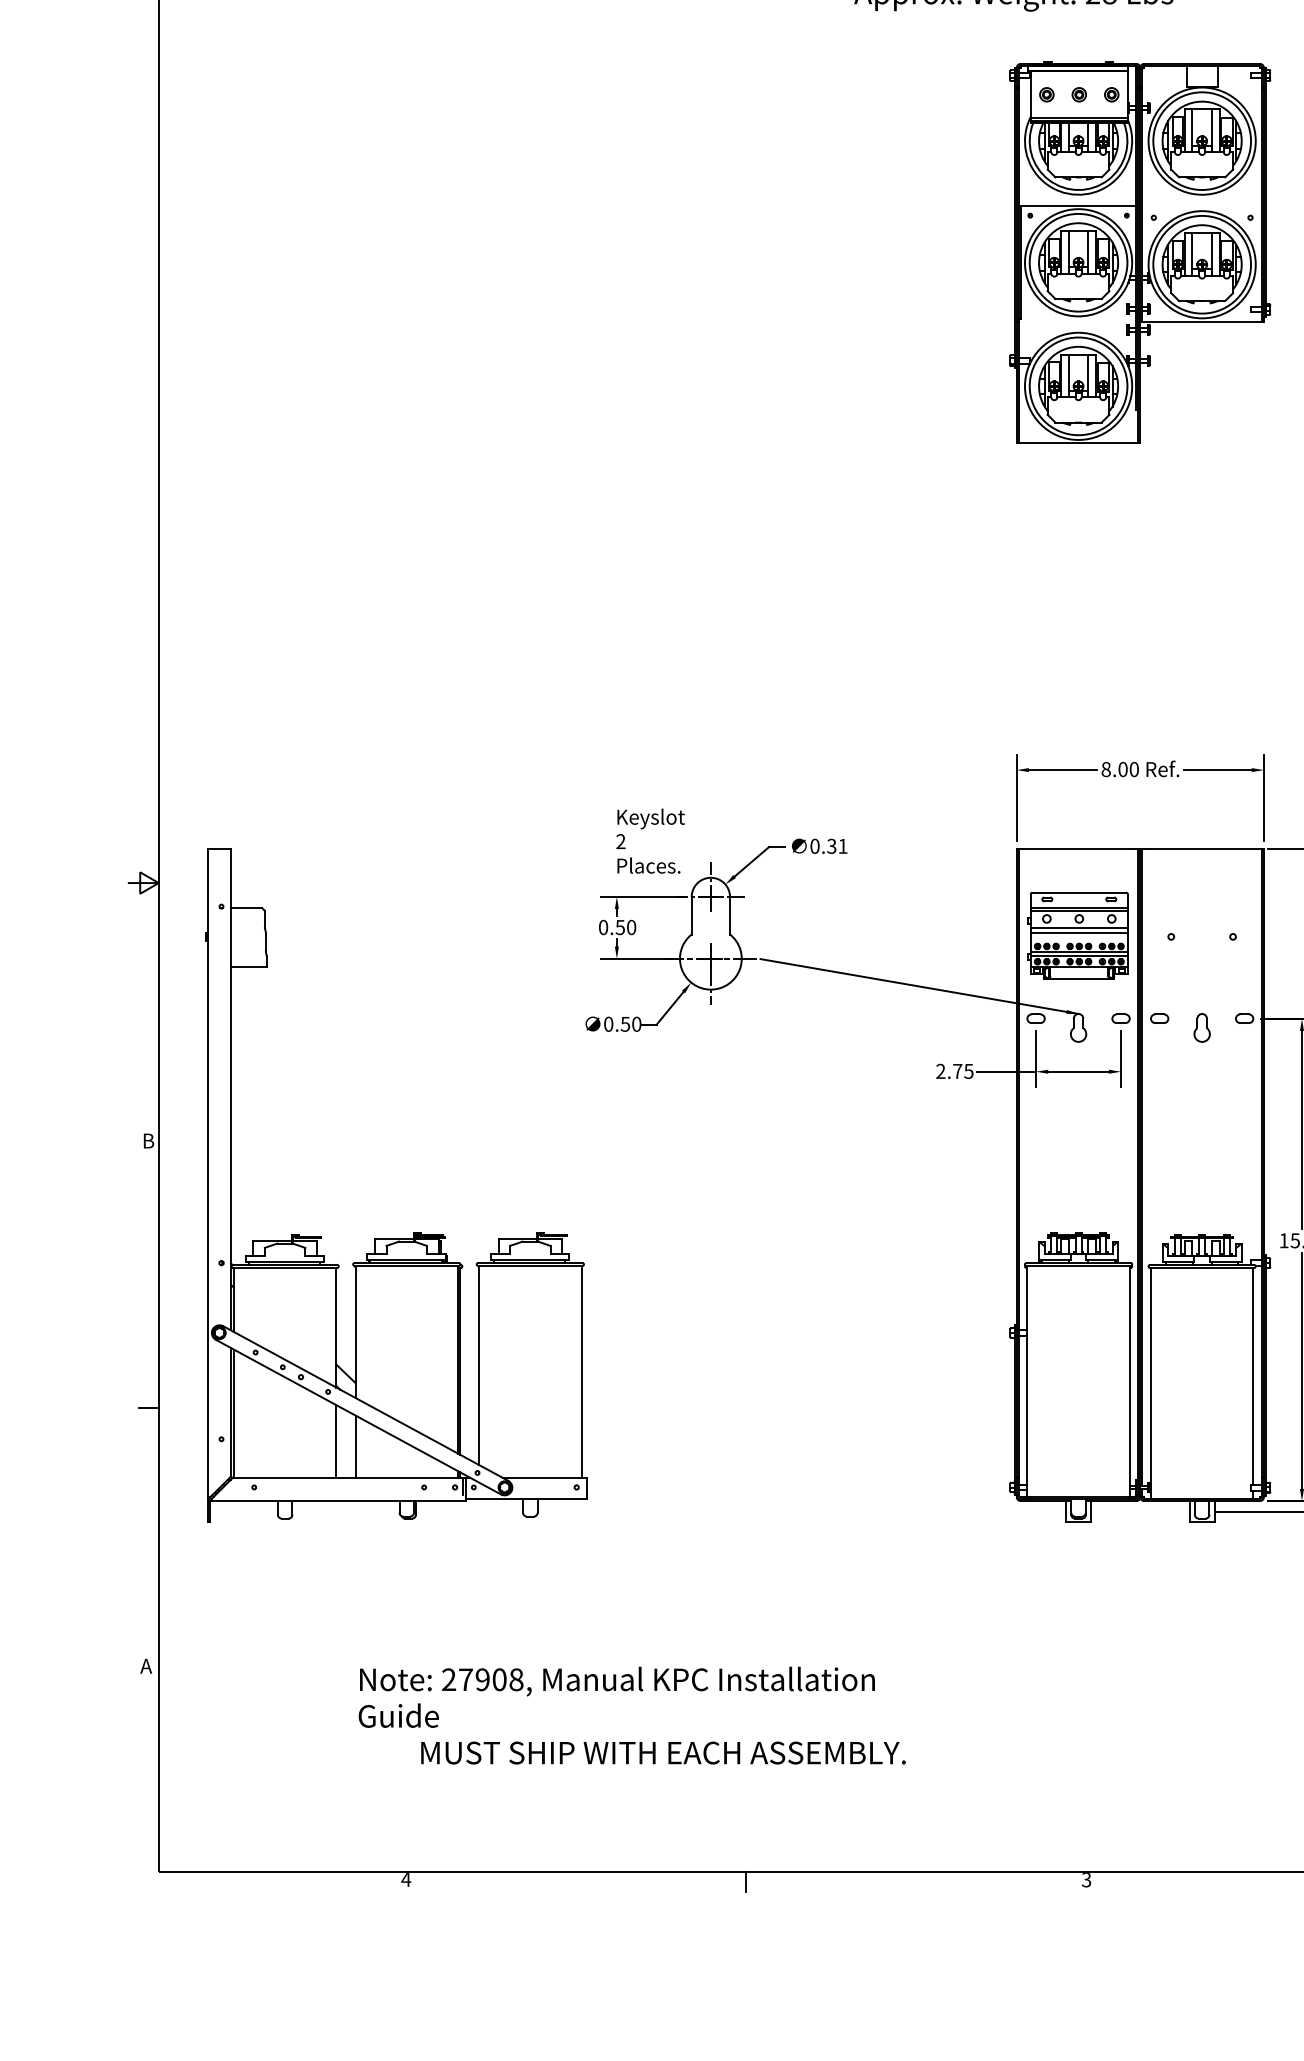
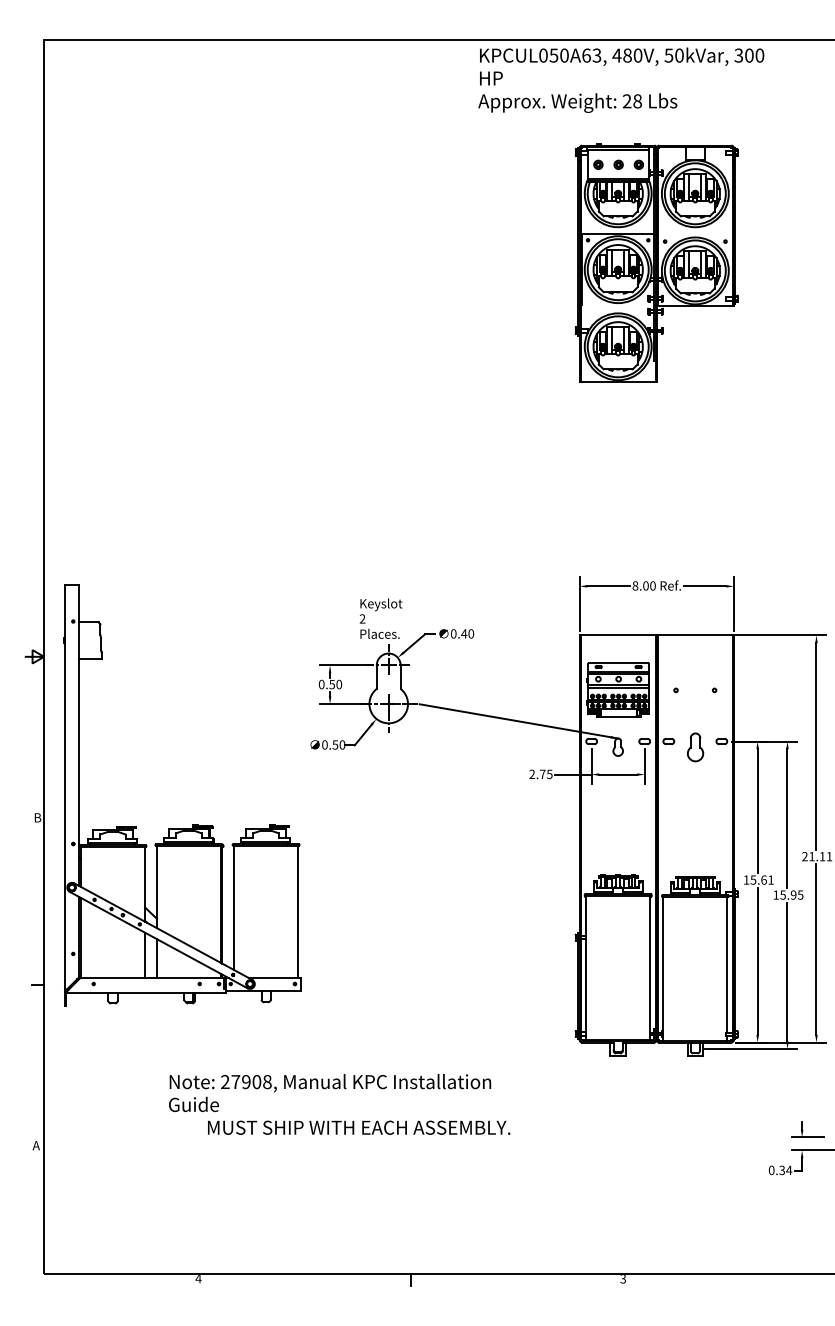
text: (649, 840) -> (380, 618), moved
text: (837, 845) -> (467, 633), 0.31 -> 0.40
part: (1200, 1026) -> (694, 746), size x1.6
part: (412, 1231) -> (192, 824), moved
text: (632, 1715) -> (339, 1104), moved

